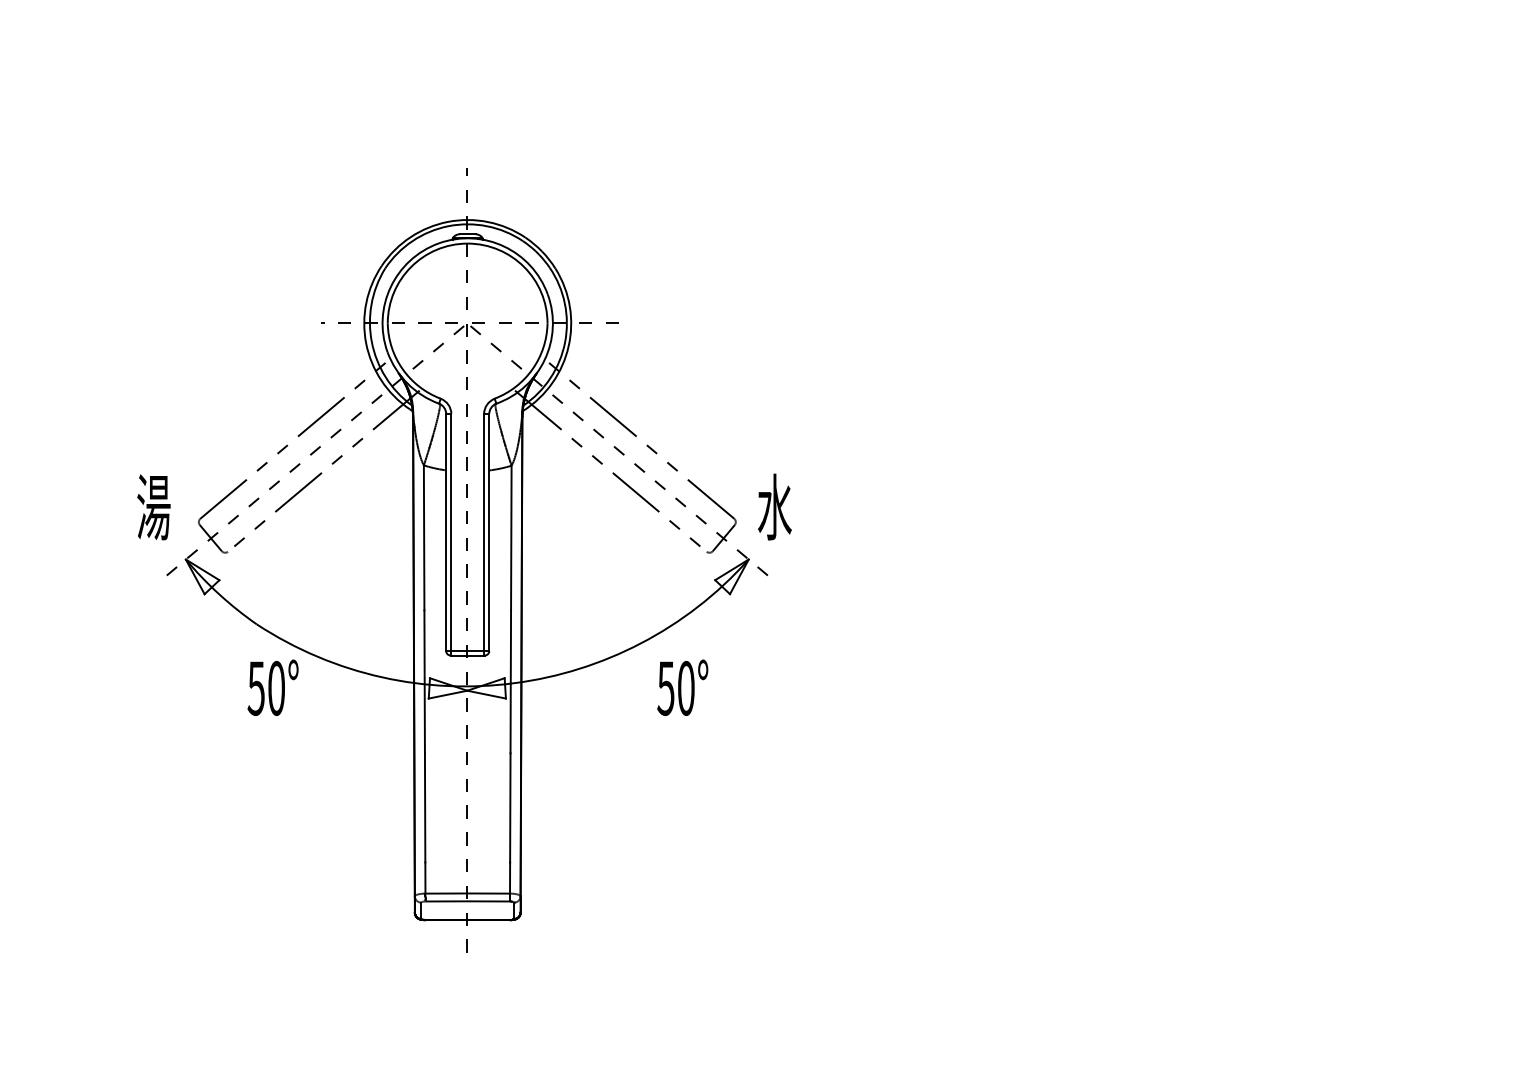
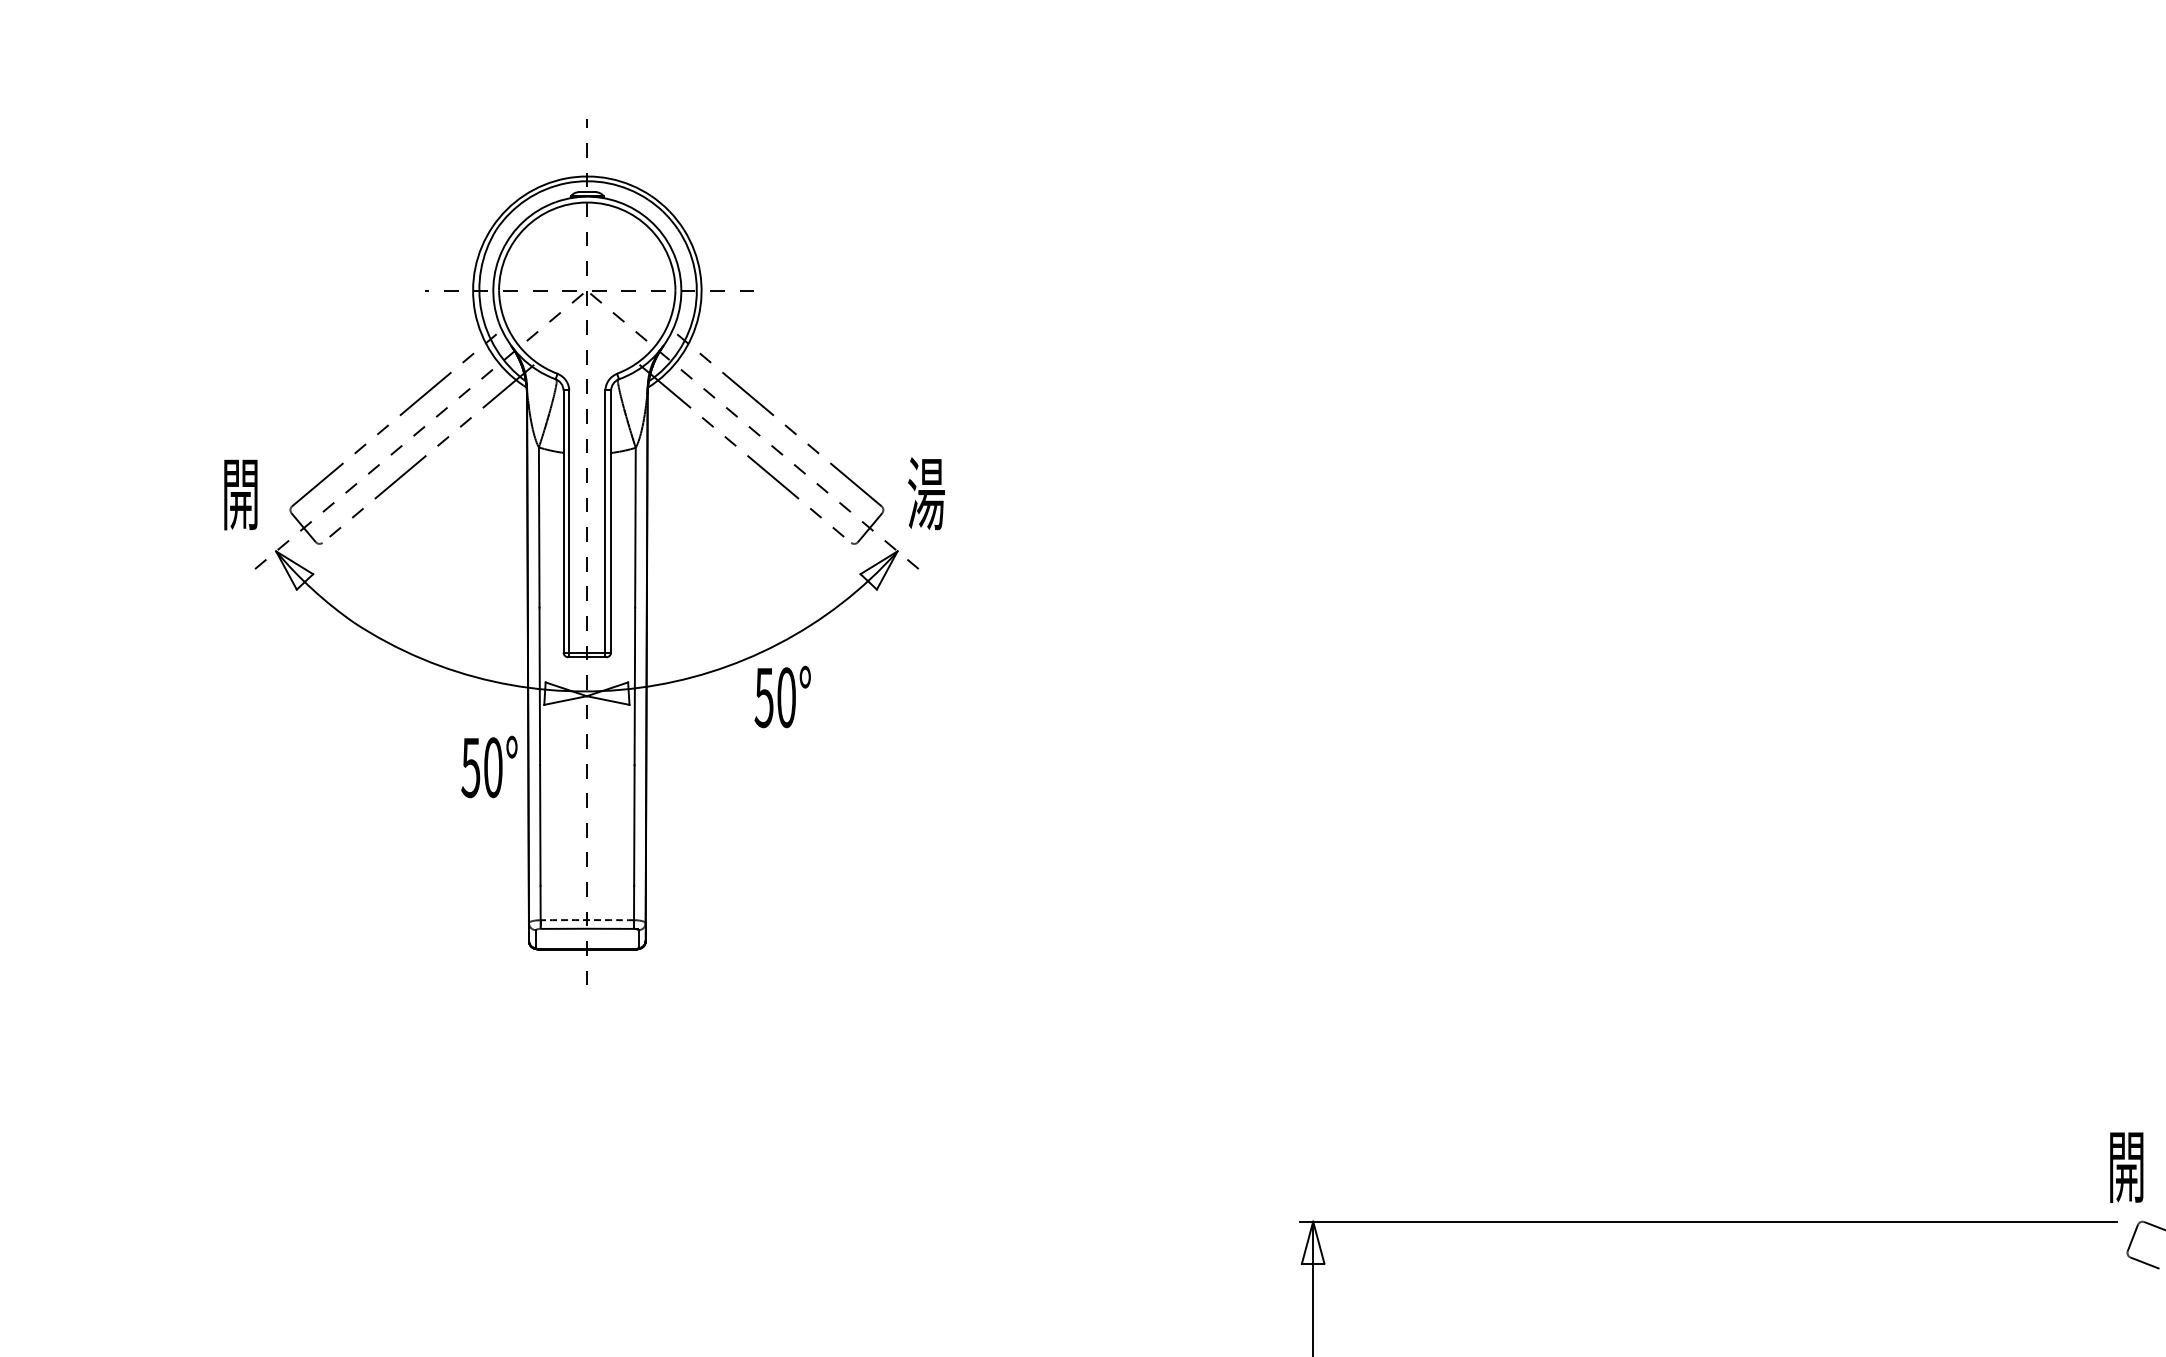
text: (153, 507) -> (240, 493), 湯 -> 開
text: (774, 507) -> (926, 493), 水 -> 湯
text: (273, 687) -> (489, 766), moved
text: (682, 687) -> (782, 696), moved
arc: (467, 893) -> (587, 920), solid -> dashed

